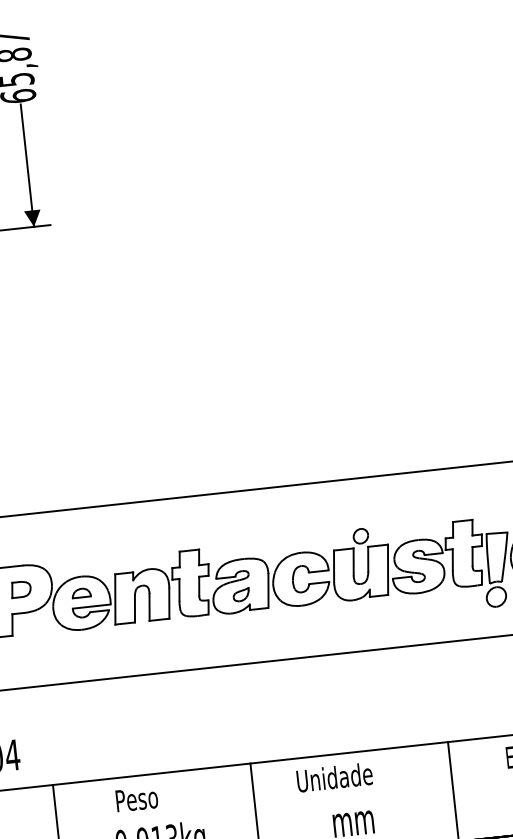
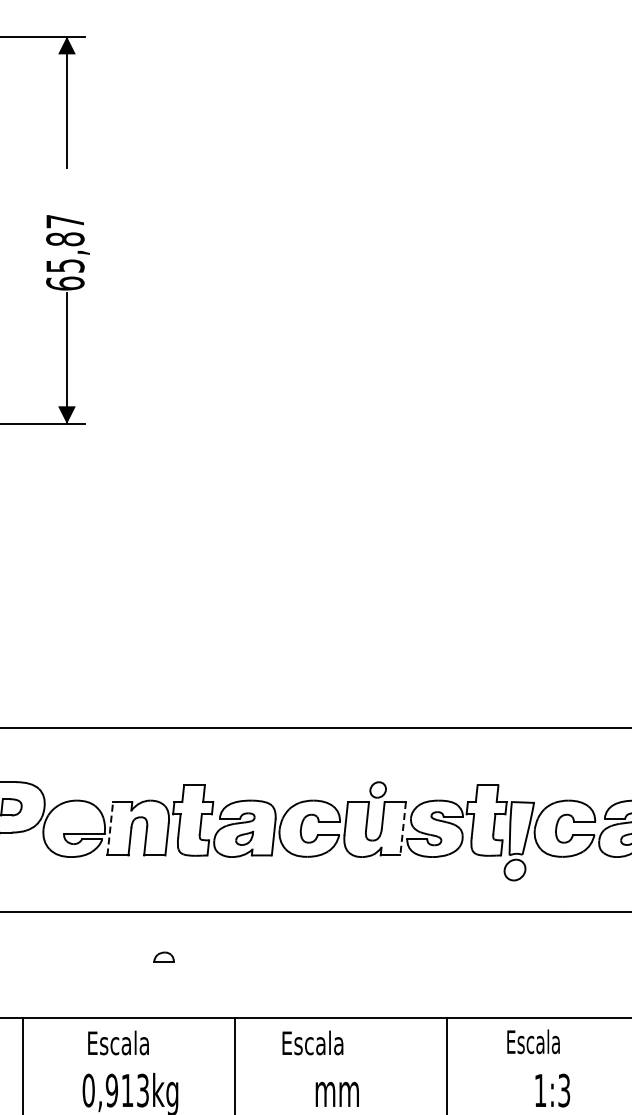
line: (388, 569) -> (403, 828), solid -> dashed
part: (80, 592) -> (163, 956), moved
line: (115, 599) -> (110, 828), solid -> dashed
text: (334, 777) -> (322, 1042), Unidade -> Escala
text: (145, 797) -> (119, 1042), Peso -> Escala

